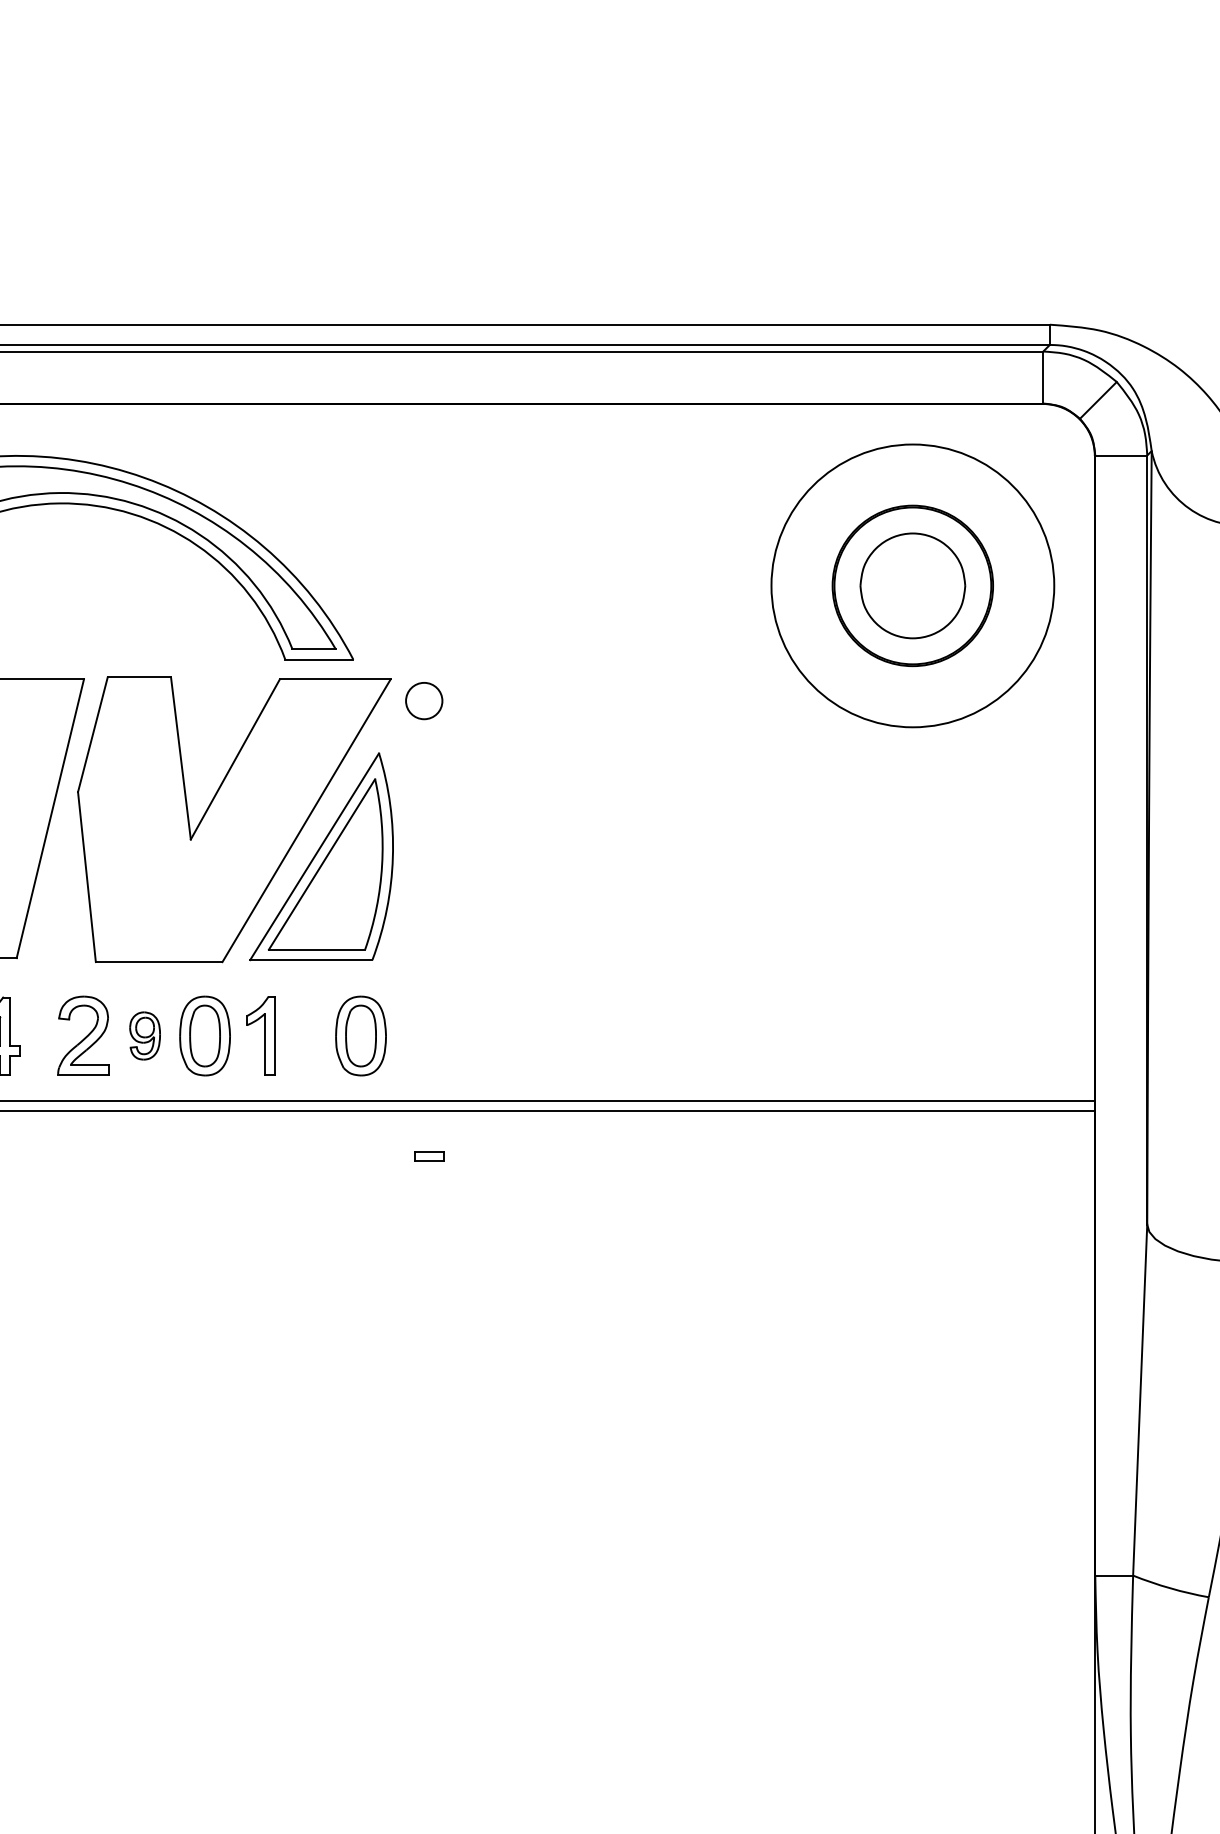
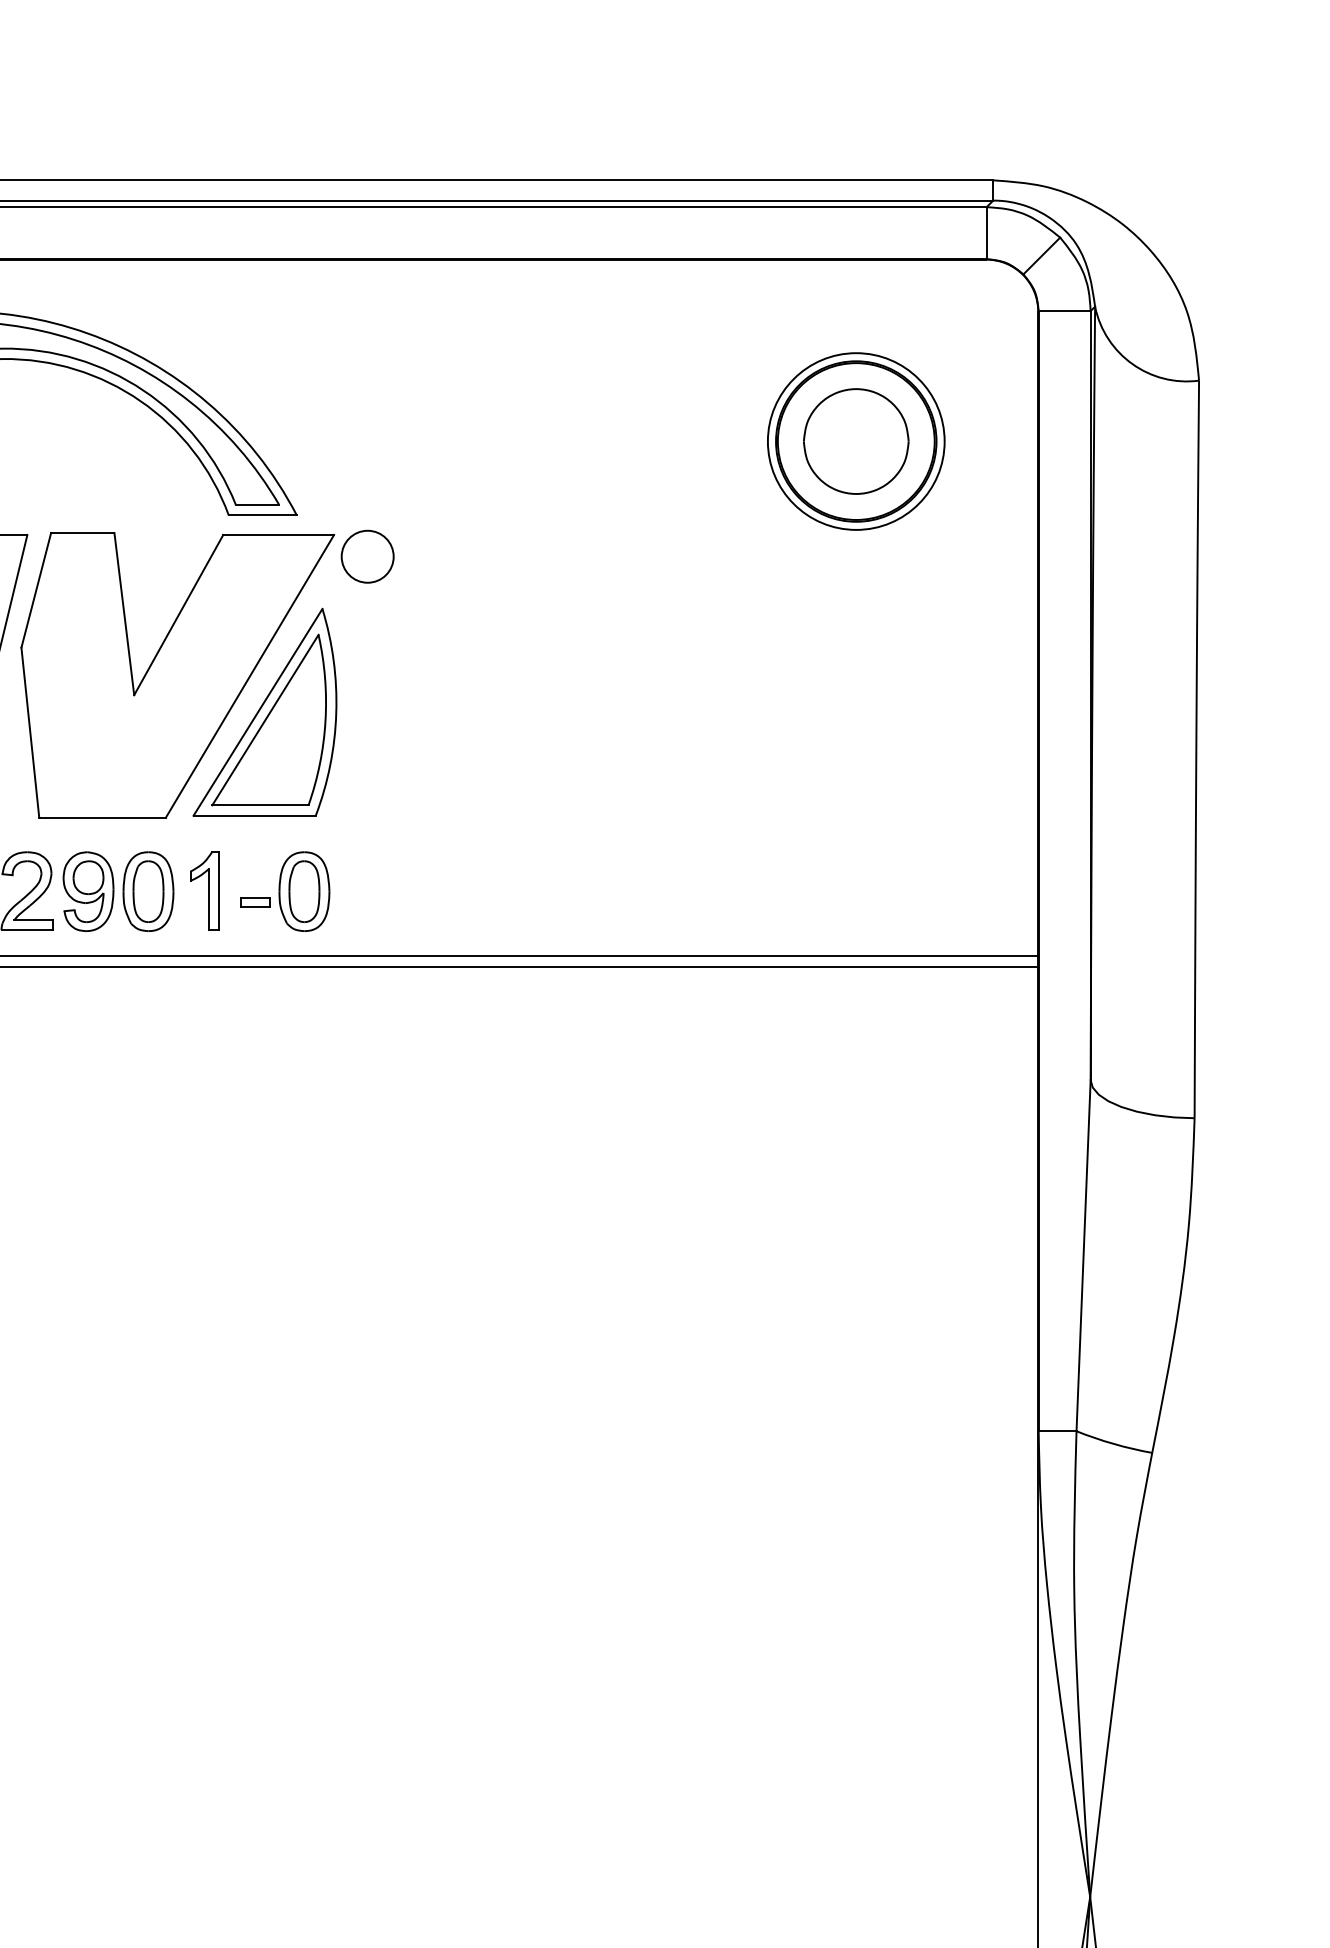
circle: (912, 585) -> (855, 441), size x0.62
circle: (424, 700) -> (367, 556), size x1.43
part: (145, 1035) -> (88, 891), size x1.67
part: (429, 1155) -> (255, 902), moved

